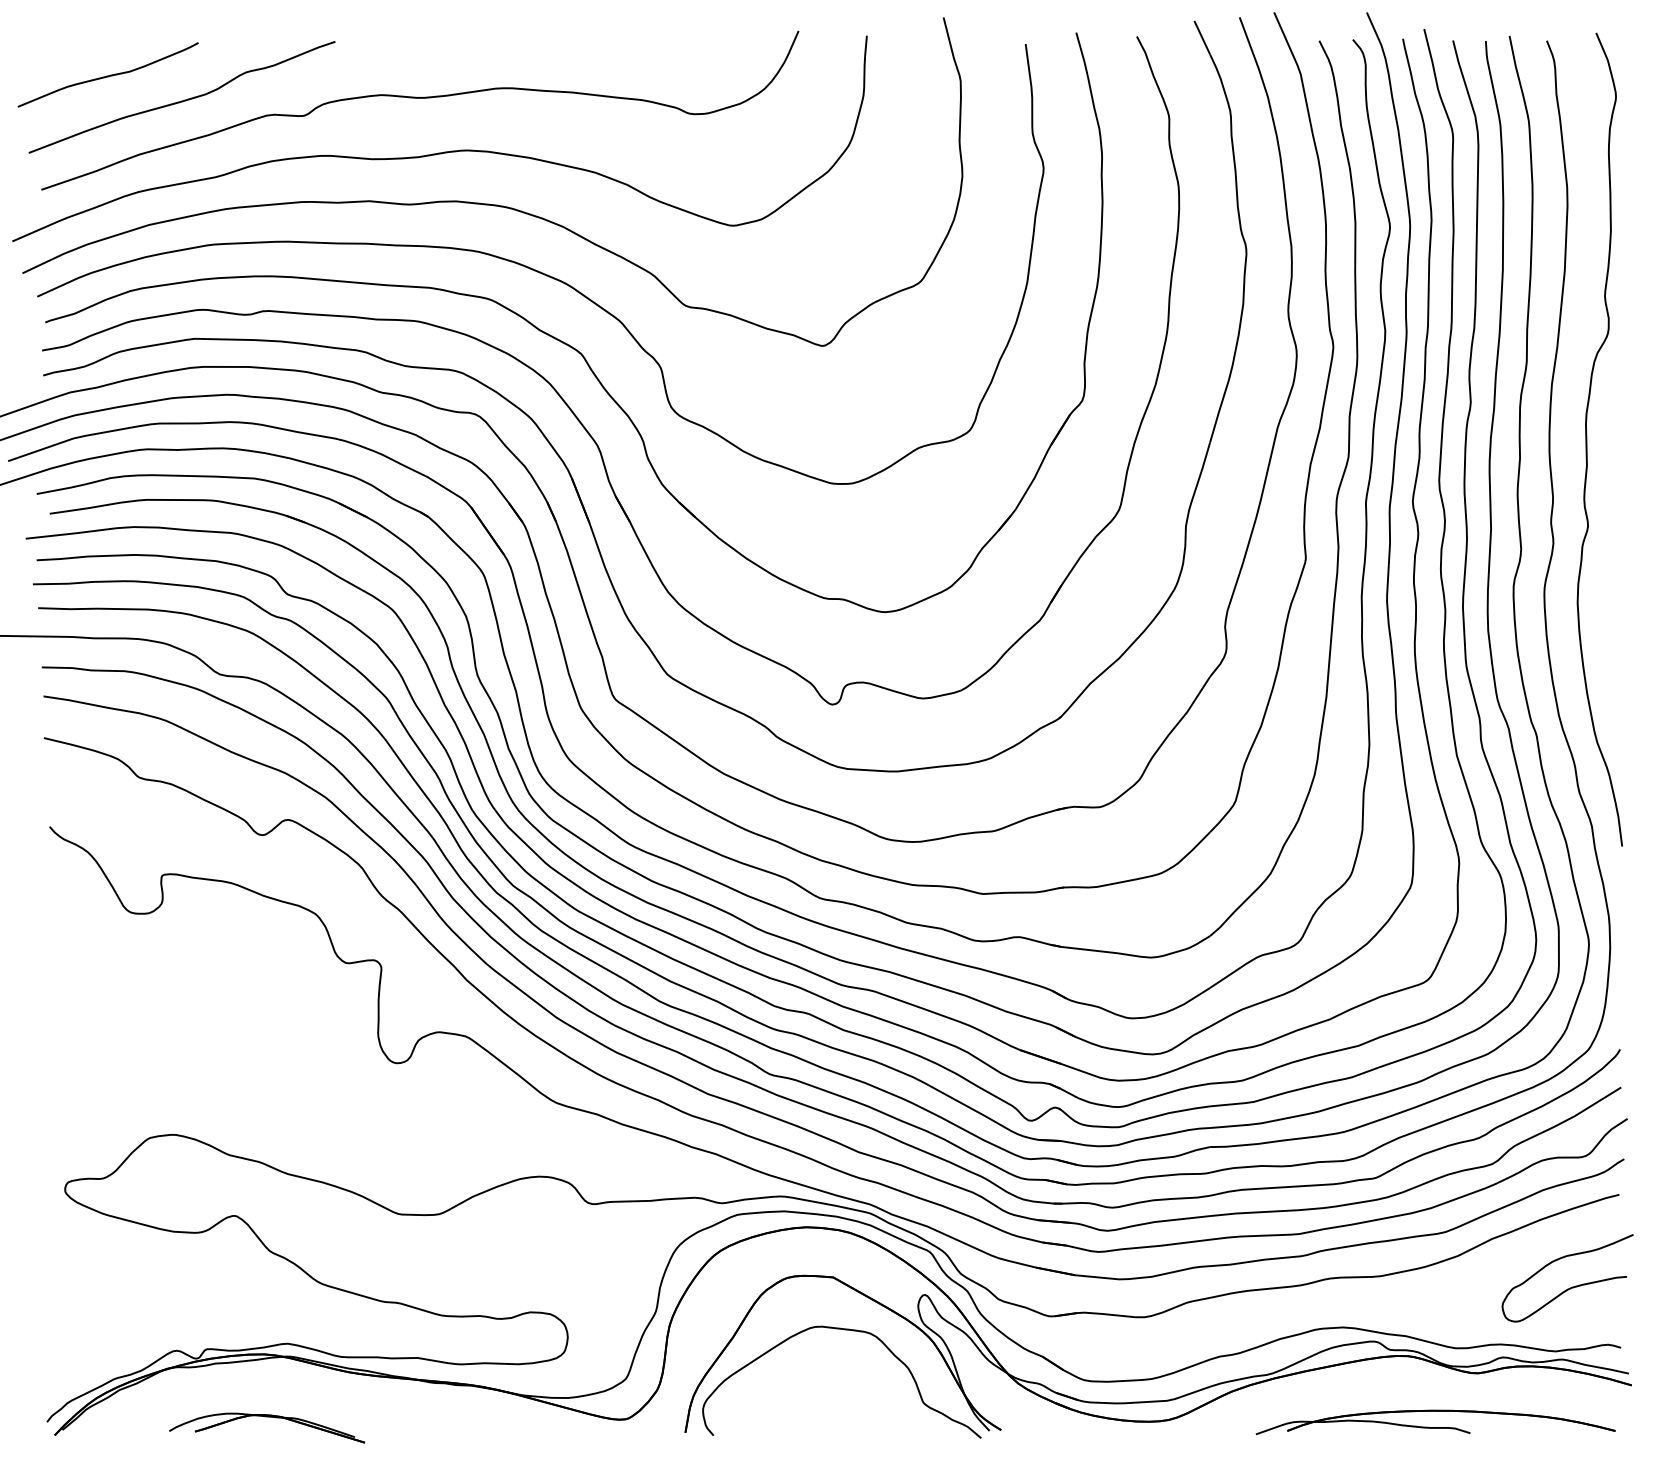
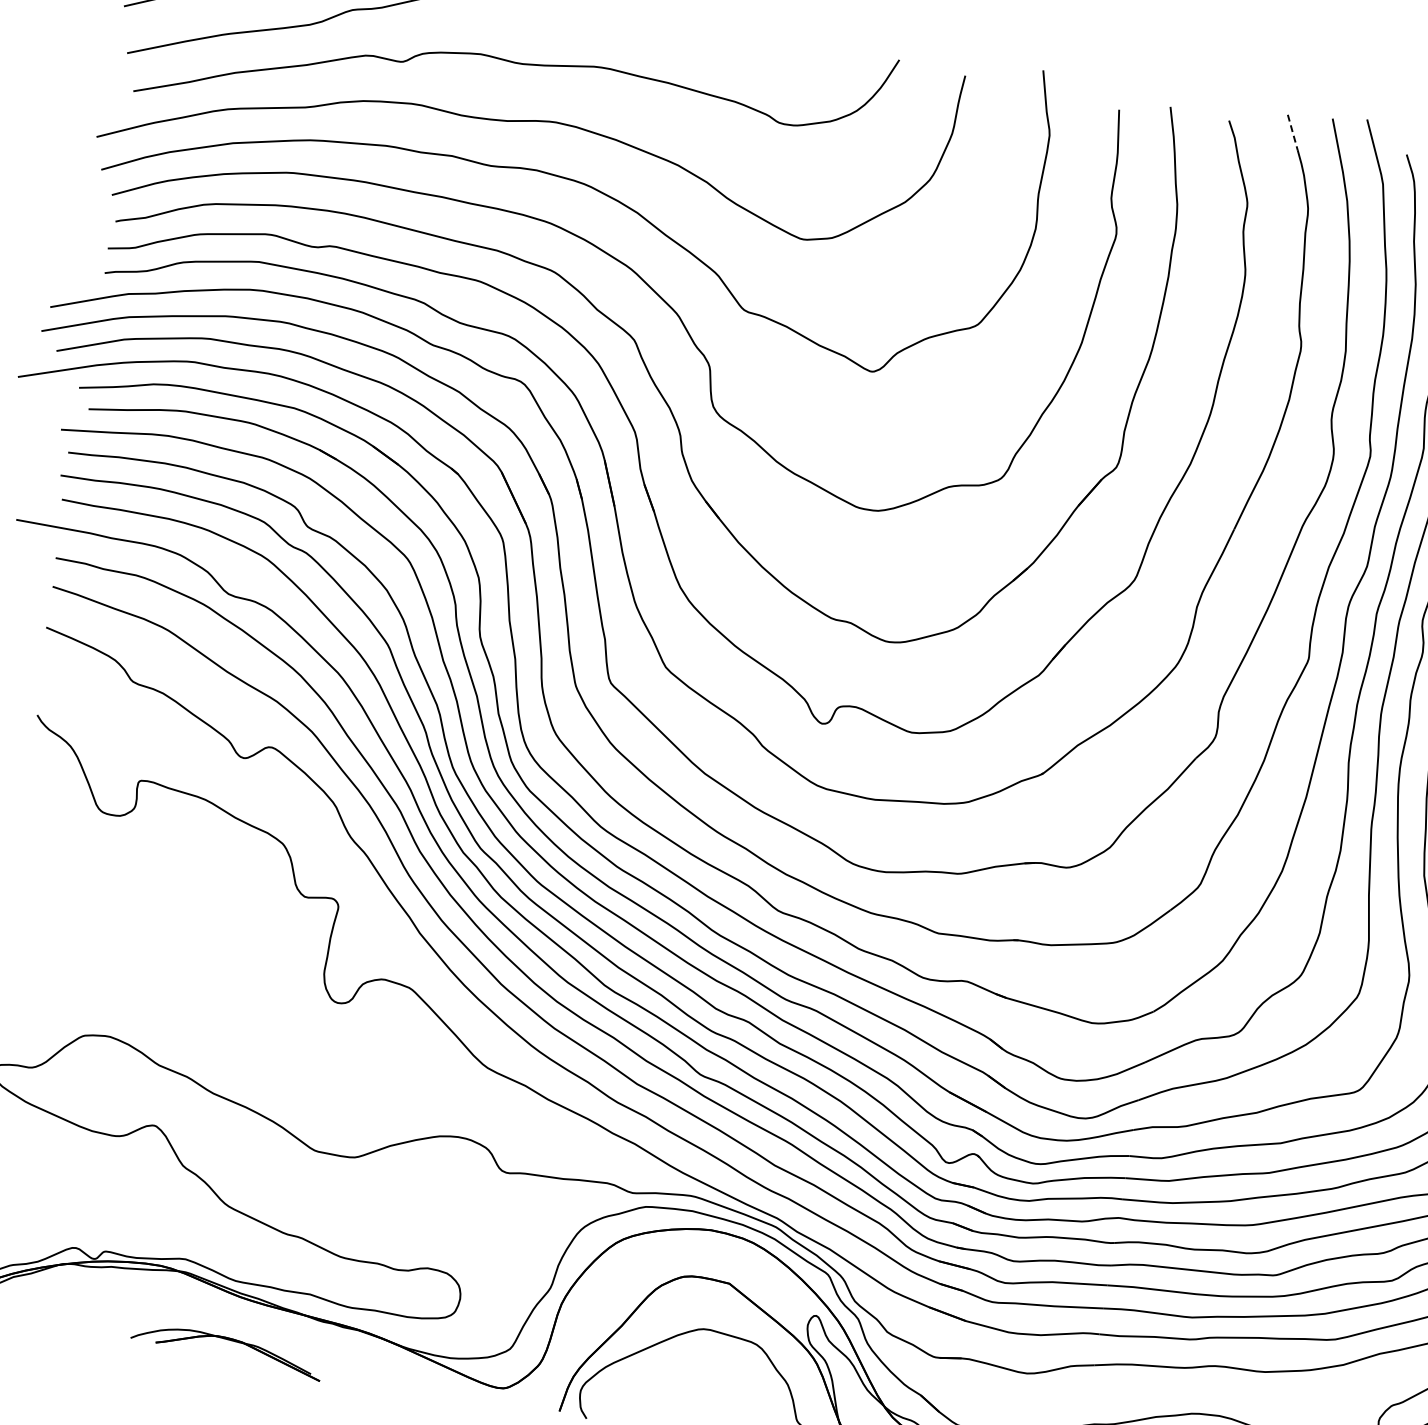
line: (1202, 38) -> (1292, 133), solid -> dashed
part: (267, 1417) -> (228, 1340), moved

